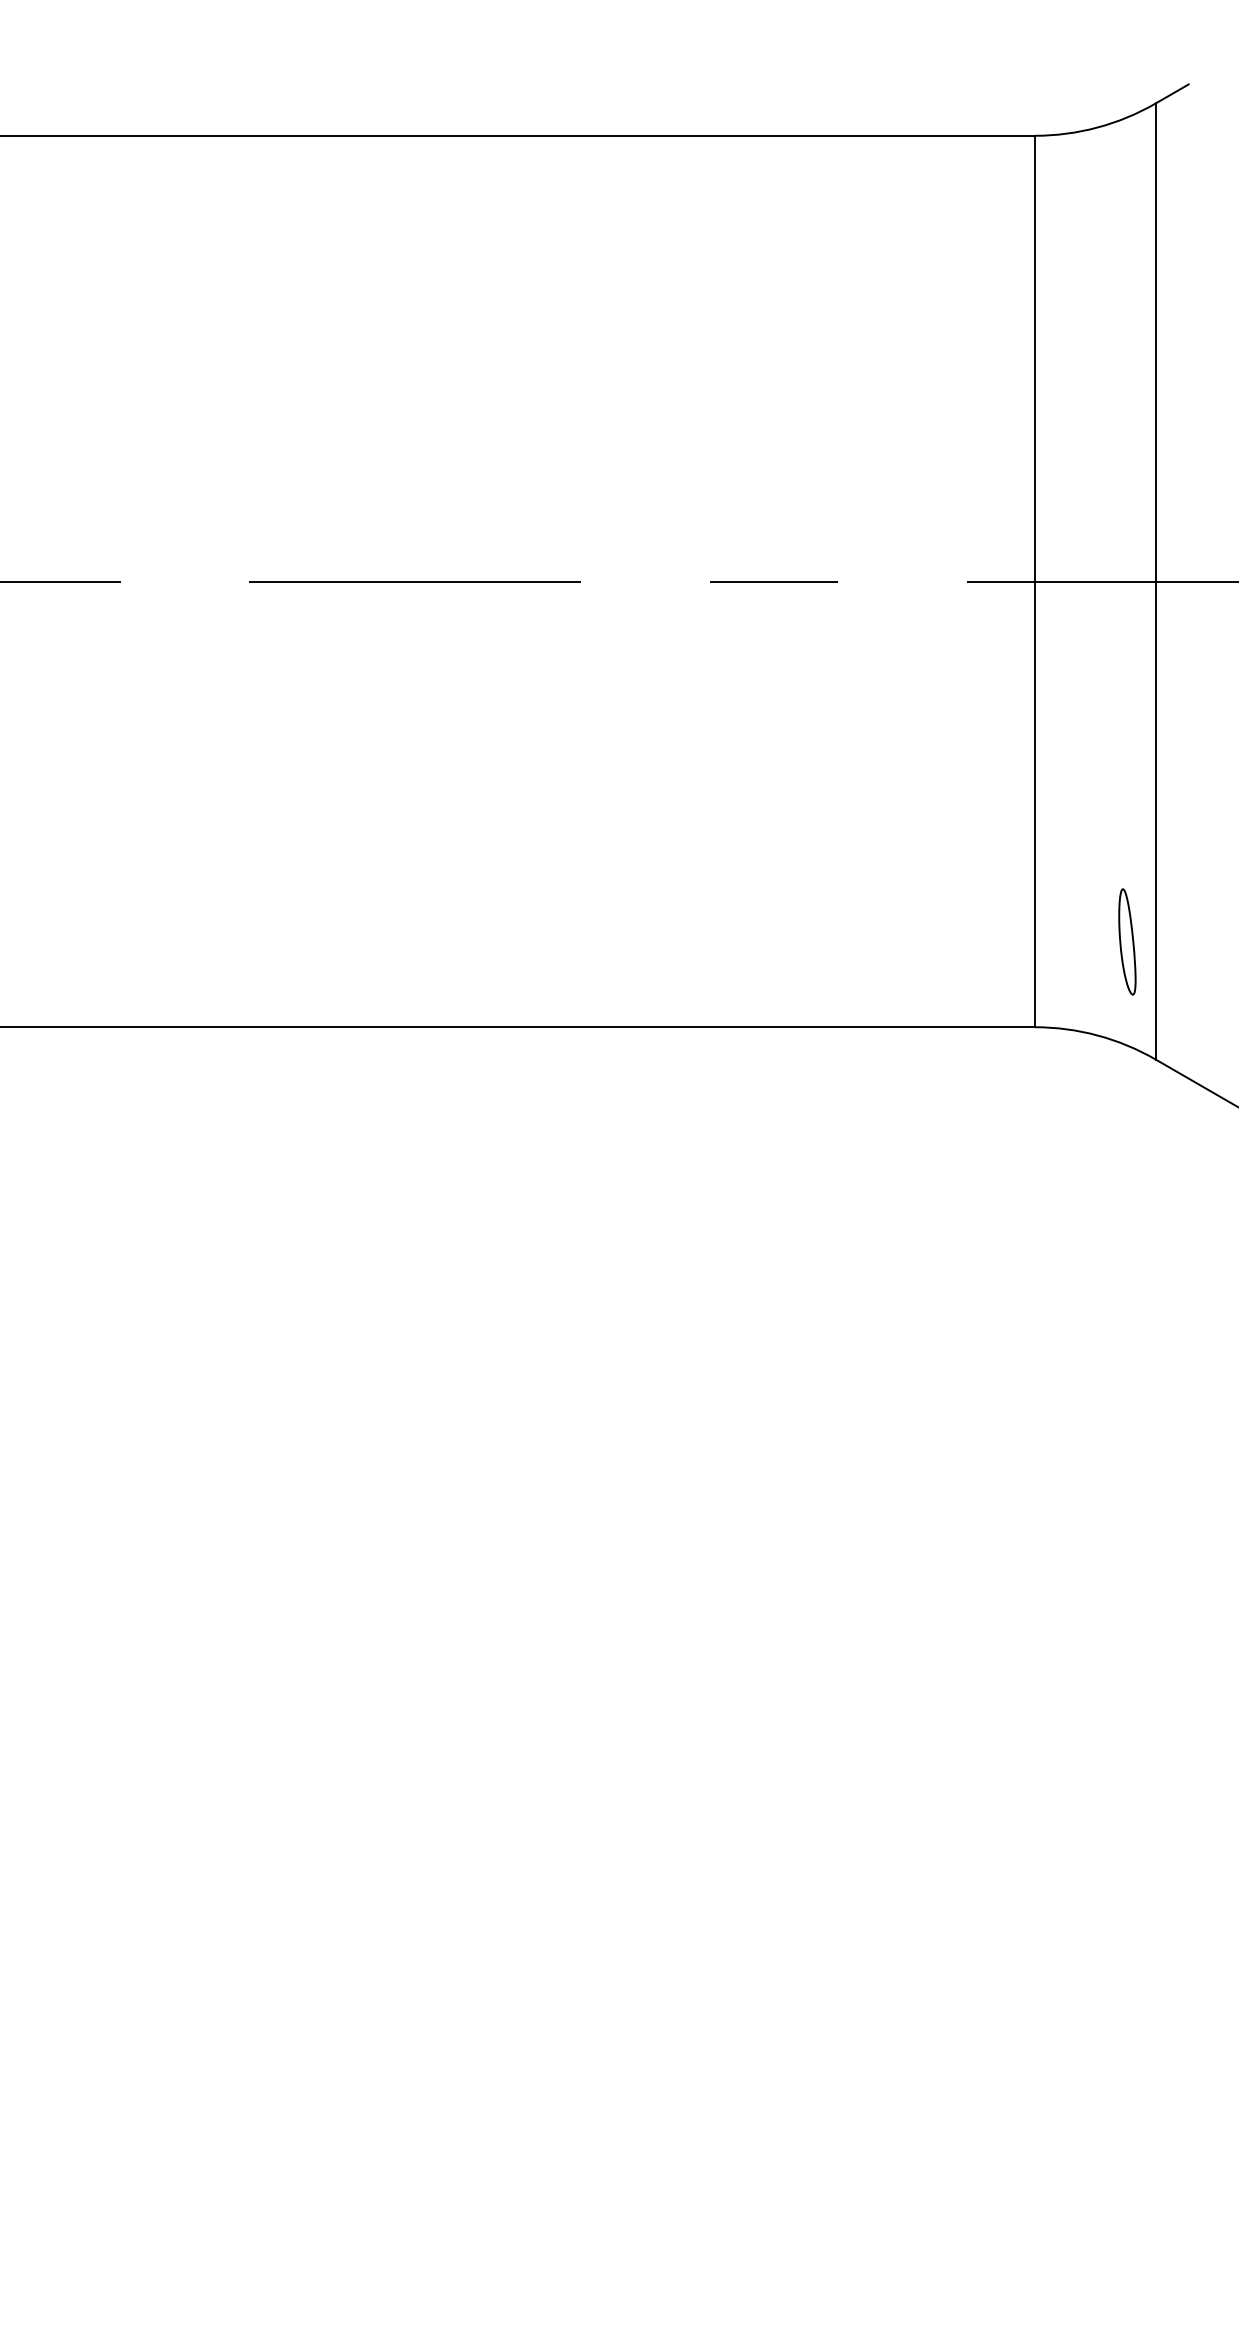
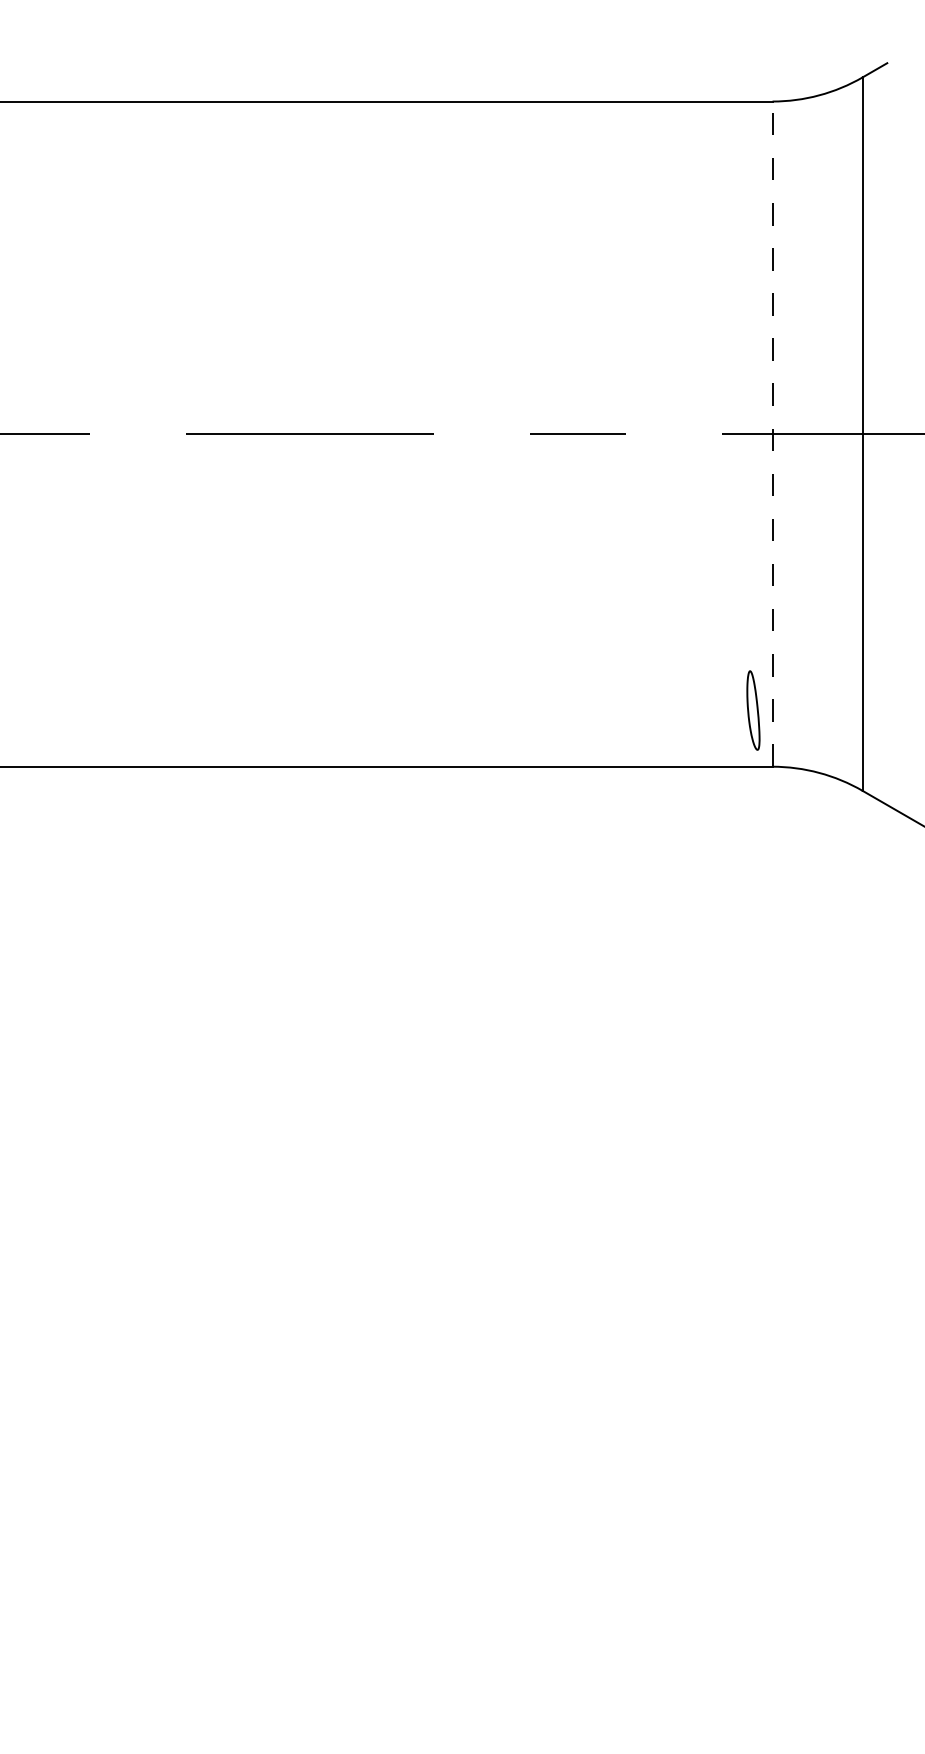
line: (1034, 581) -> (772, 434), solid -> dashed
part: (1127, 941) -> (753, 710), moved

